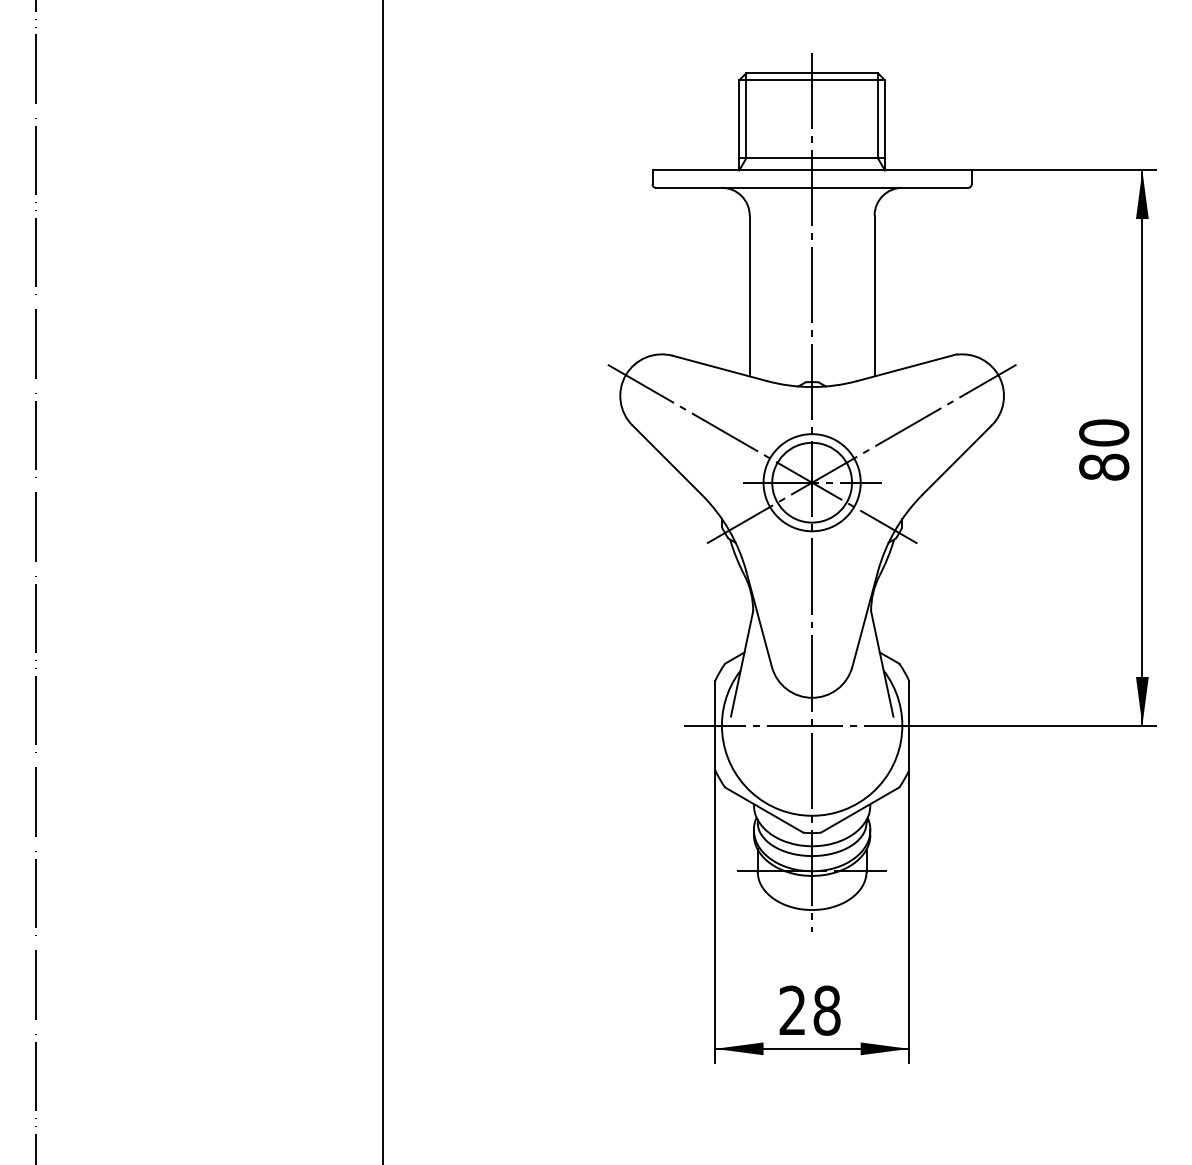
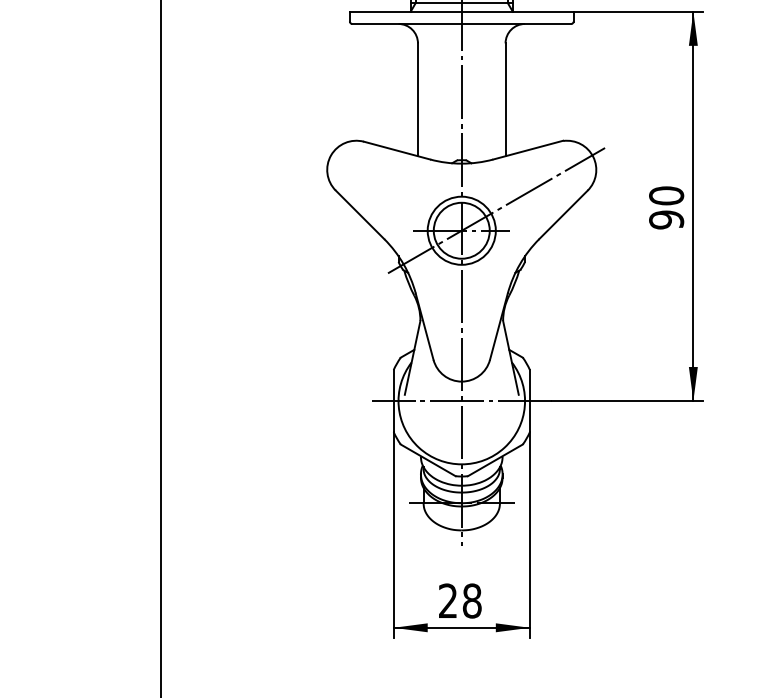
line: (762, 453) -> (426, 210), removed
text: (1104, 466) -> (666, 219), 80 -> 90

